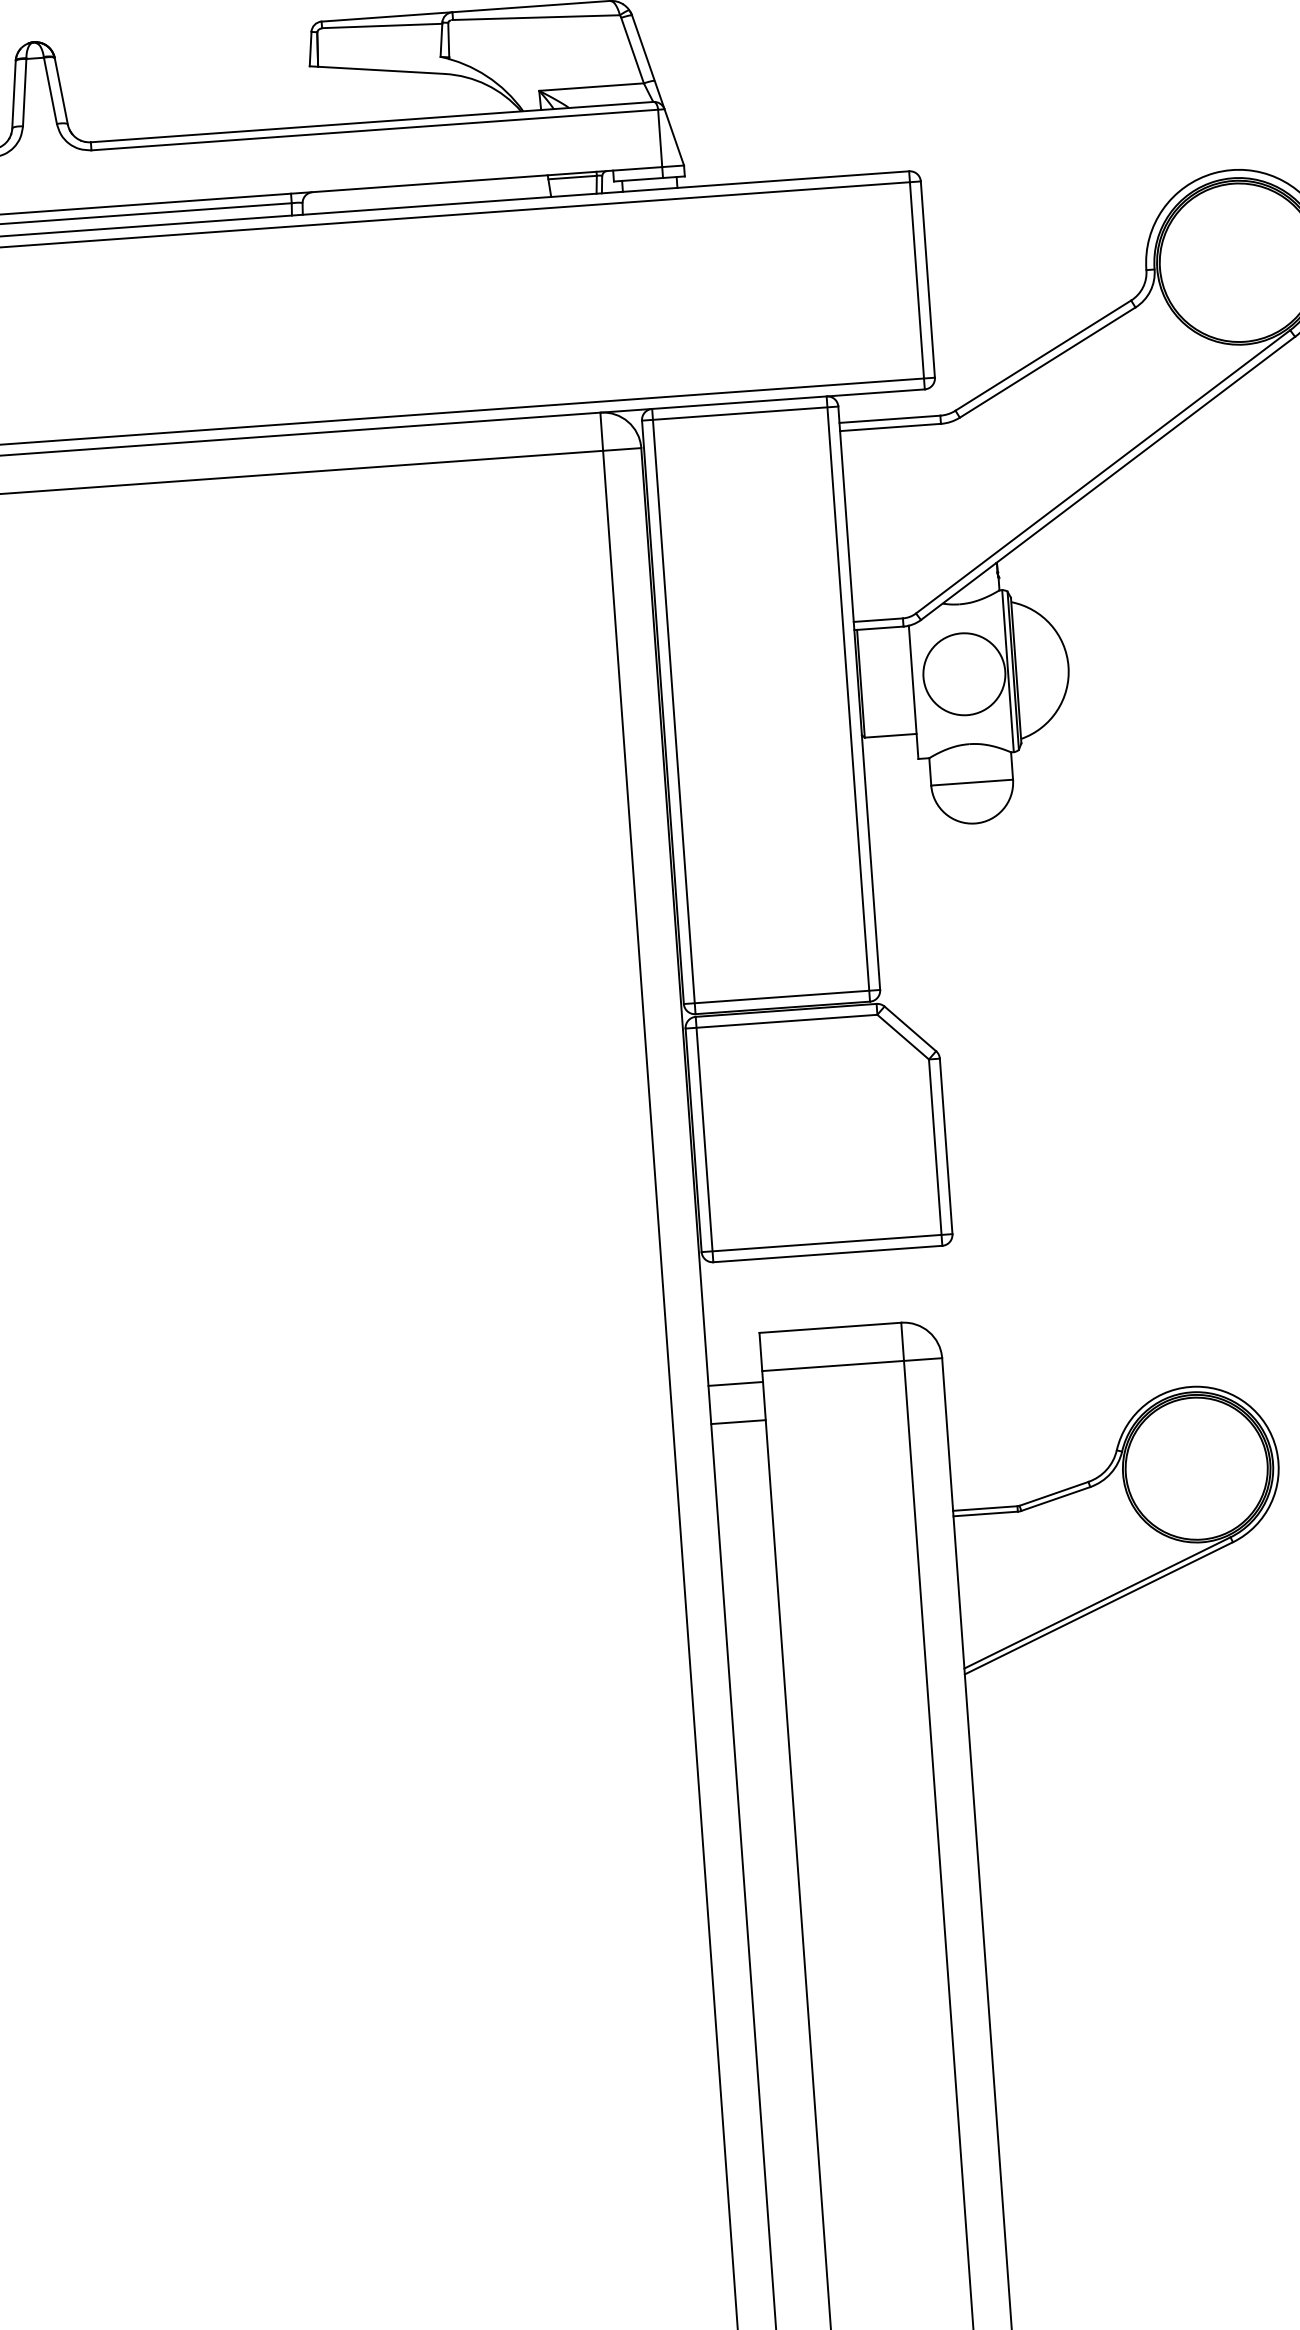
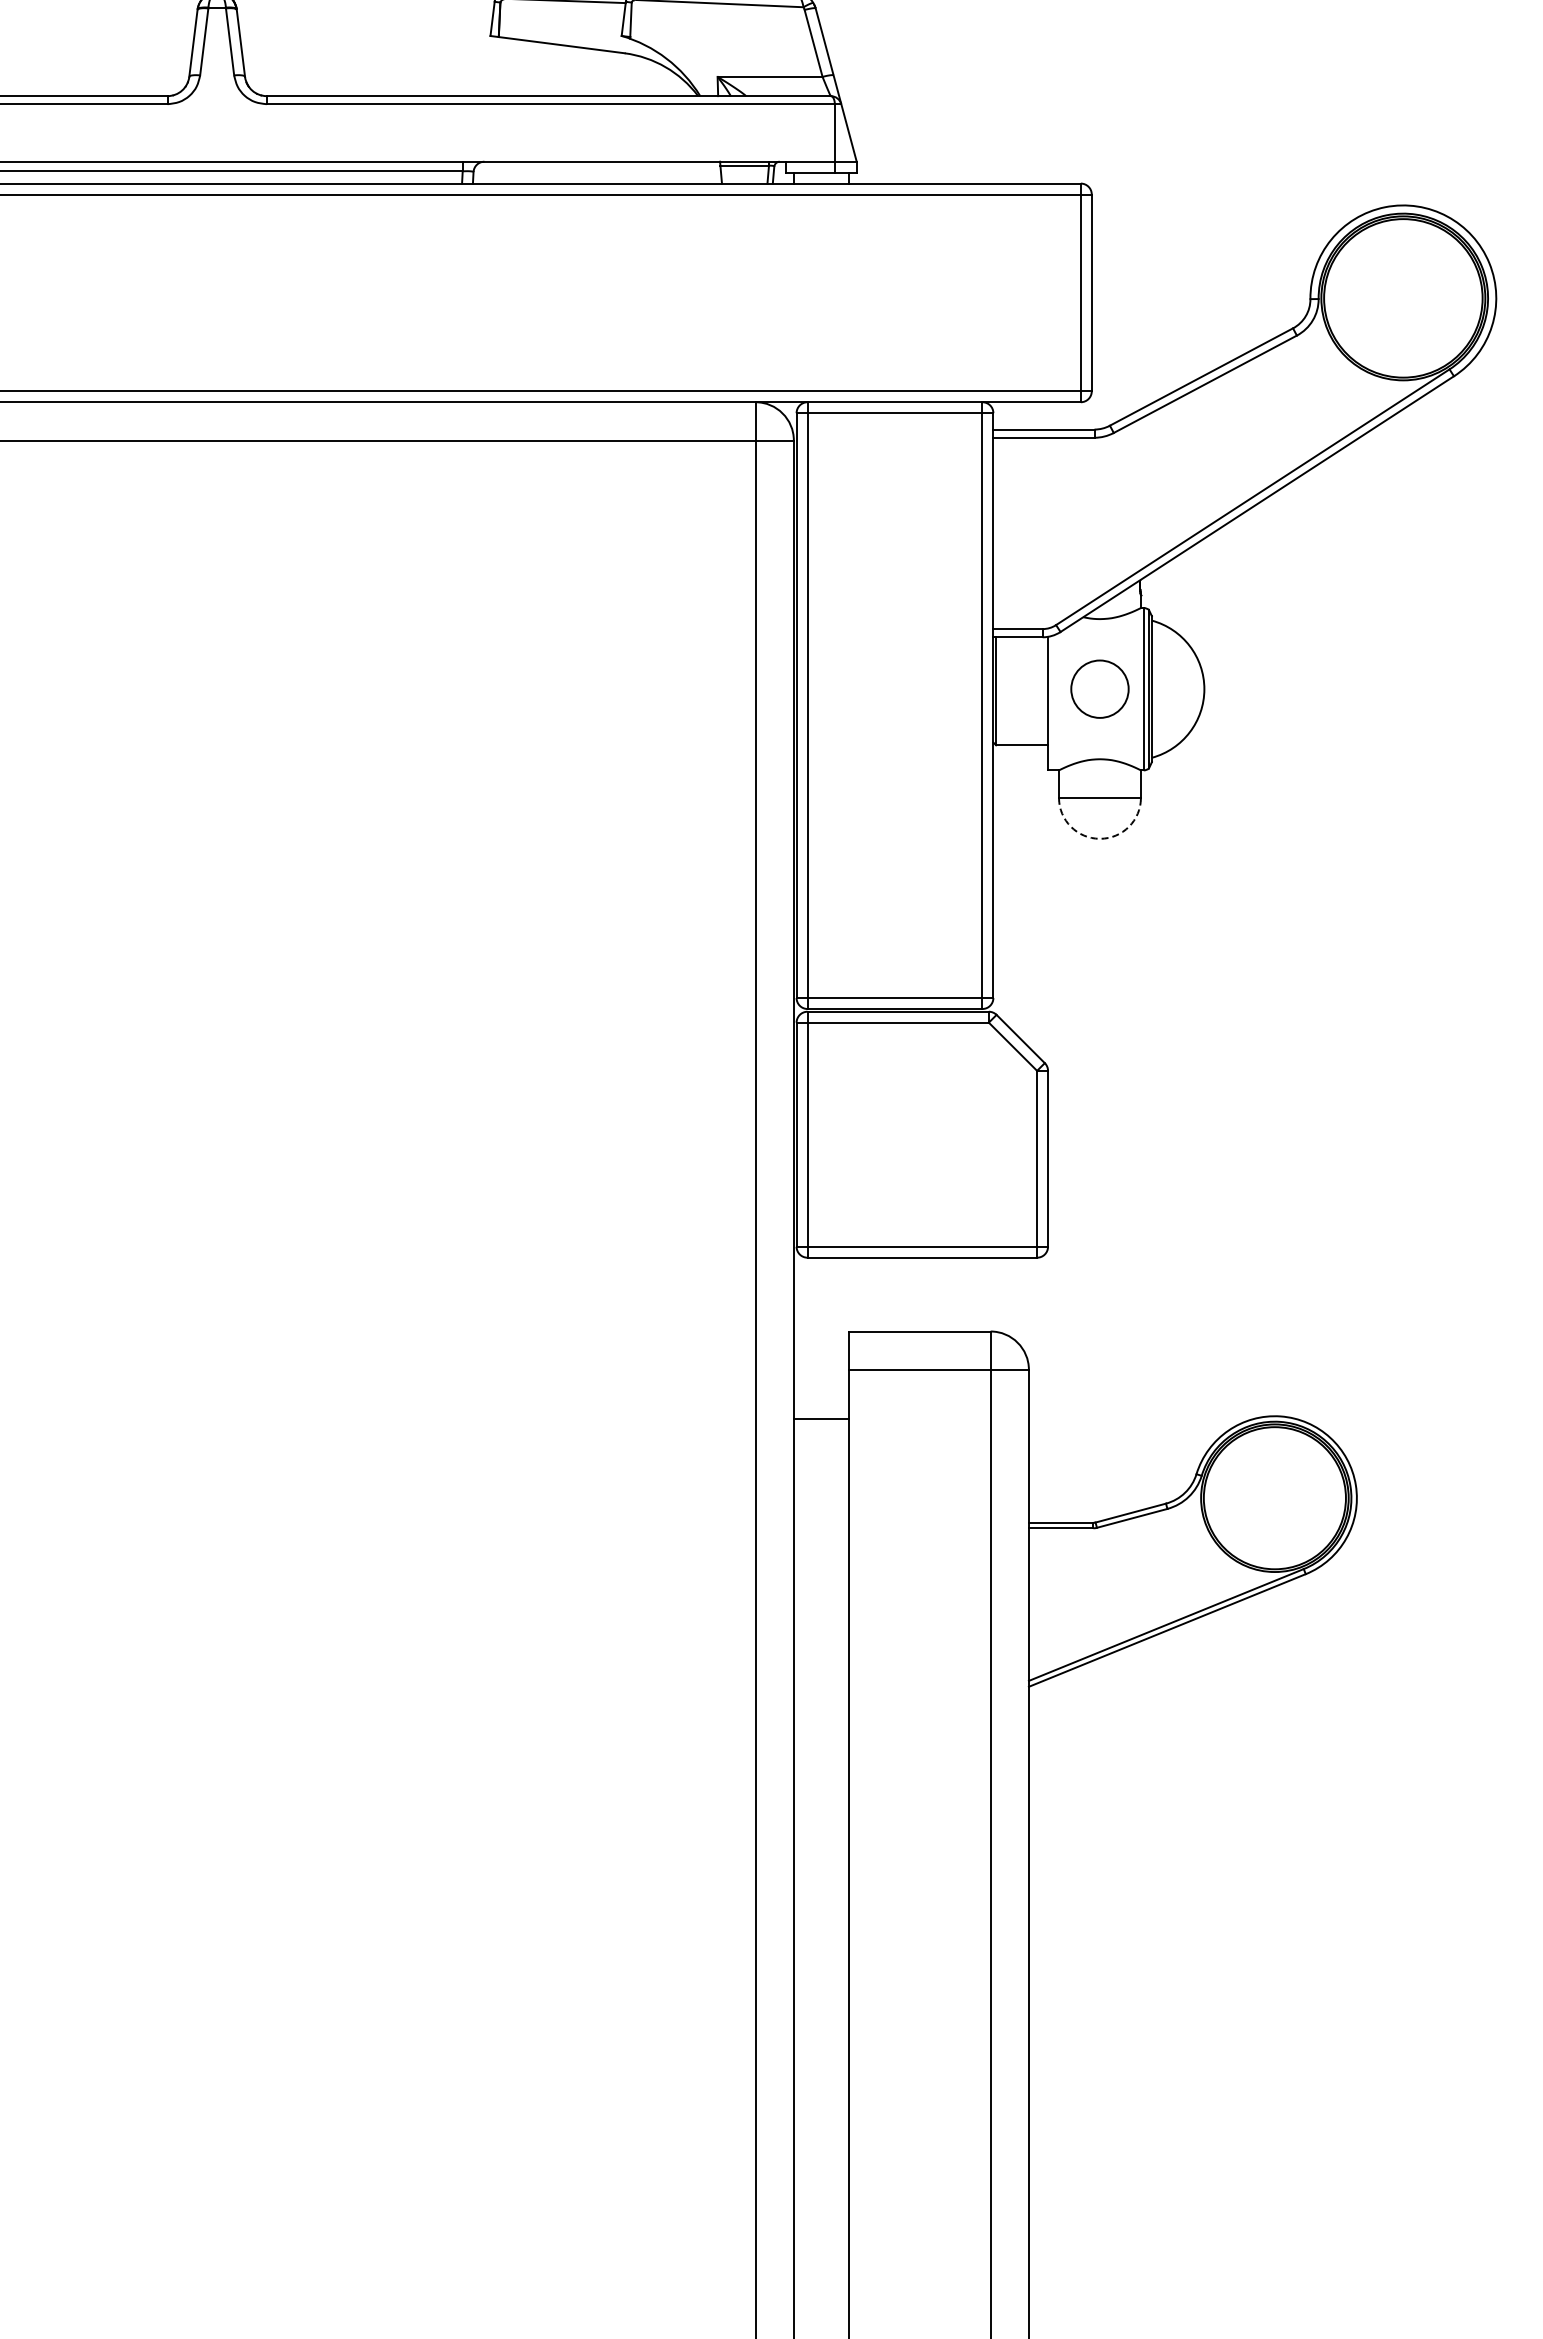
circle: (963, 674) -> (1099, 689), size x0.7
arc: (974, 823) -> (1099, 838), solid -> dashed
line: (735, 1383) -> (820, 1380), removed

